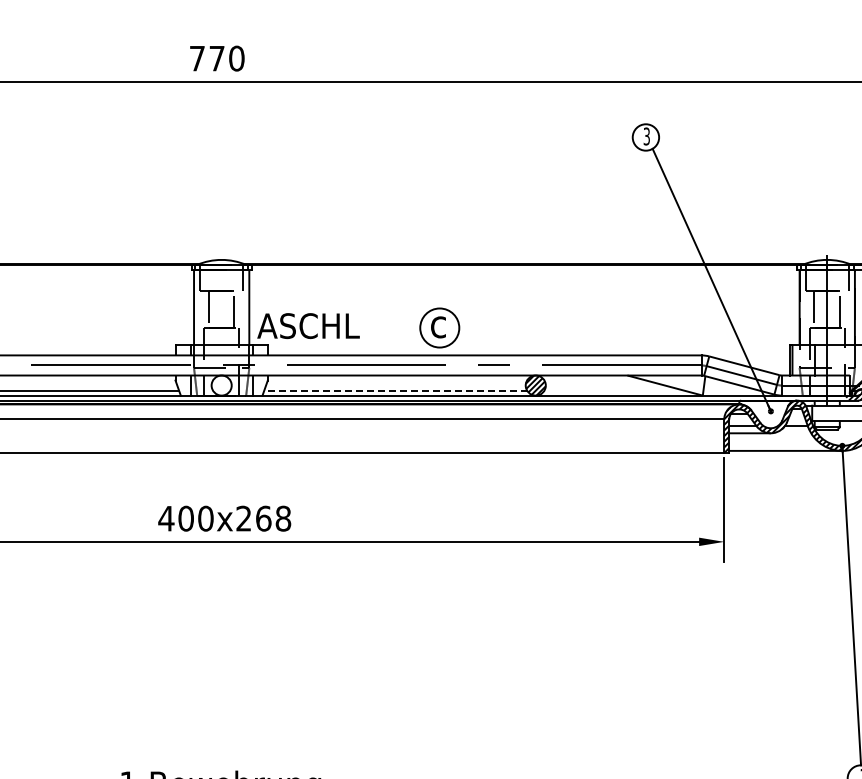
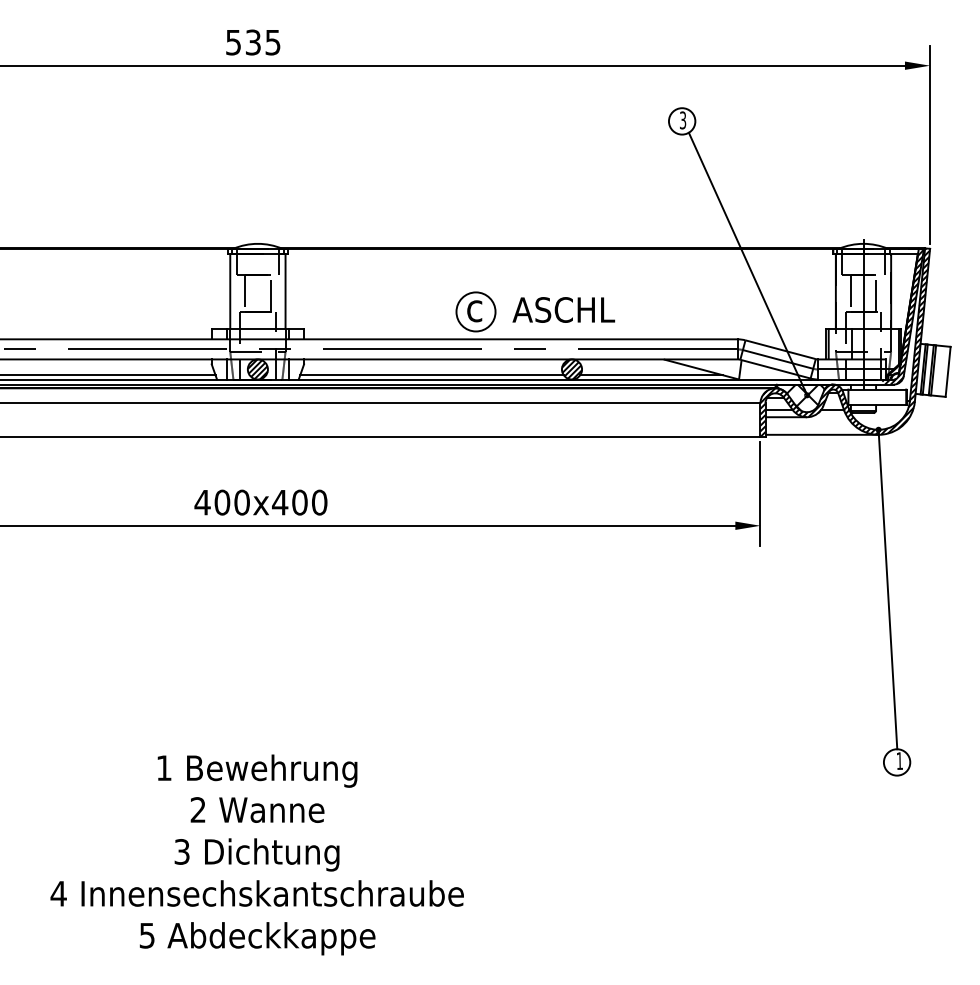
text: (217, 58) -> (253, 42), 770 -> 535
text: (308, 325) -> (563, 309), moved
hatch: (221, 385) -> (257, 369), added
line: (396, 391) -> (432, 375), dashed -> solid
line: (615, 391) -> (651, 375), added
hatch: (763, 413) -> (799, 397), added
text: (263, 518) -> (299, 502), 400x268 -> 400x400

